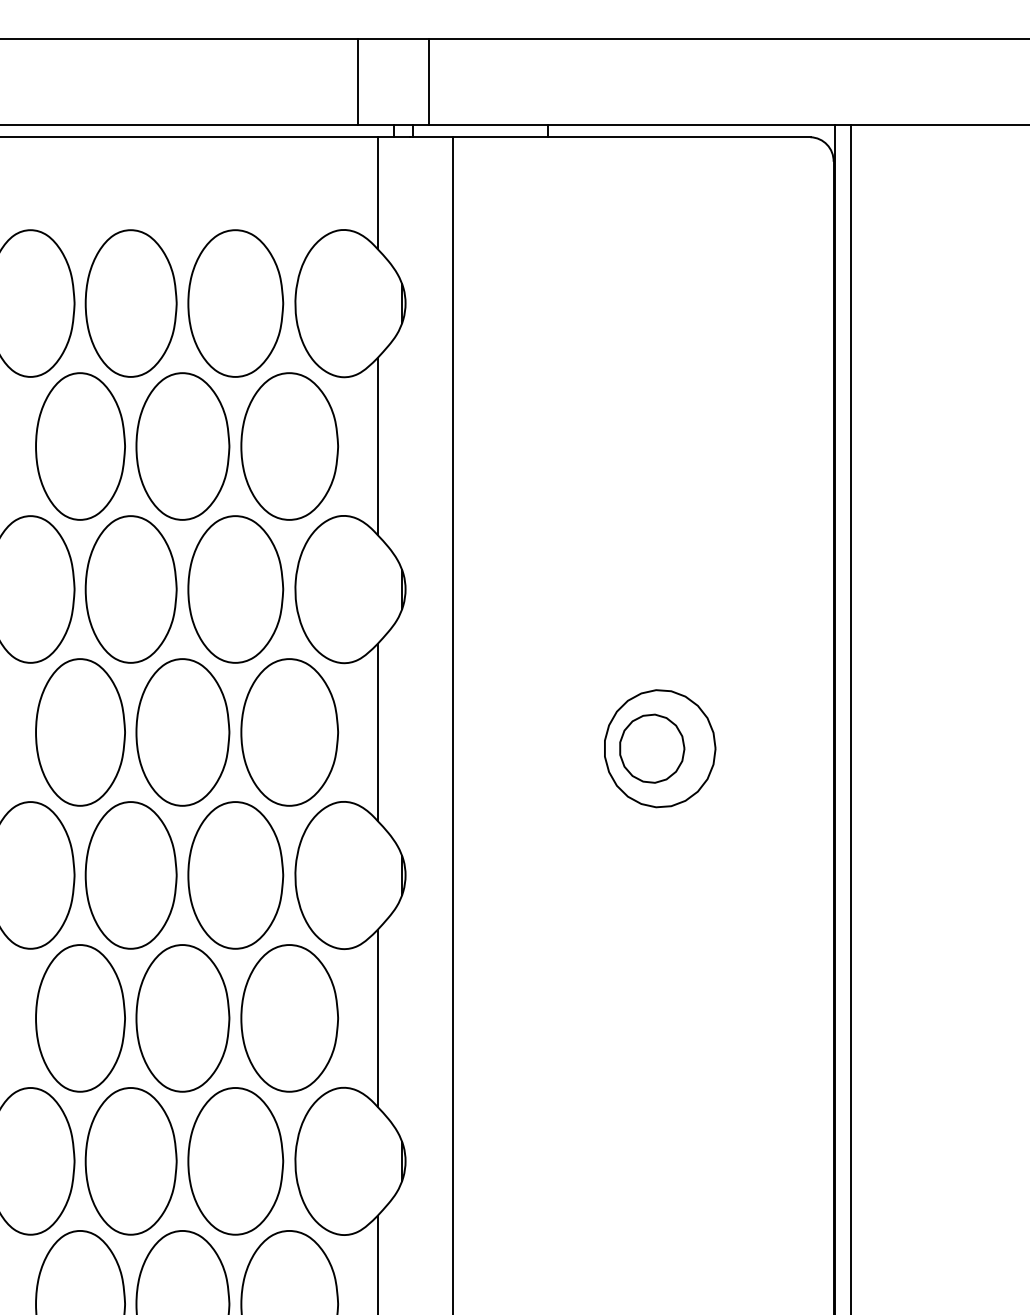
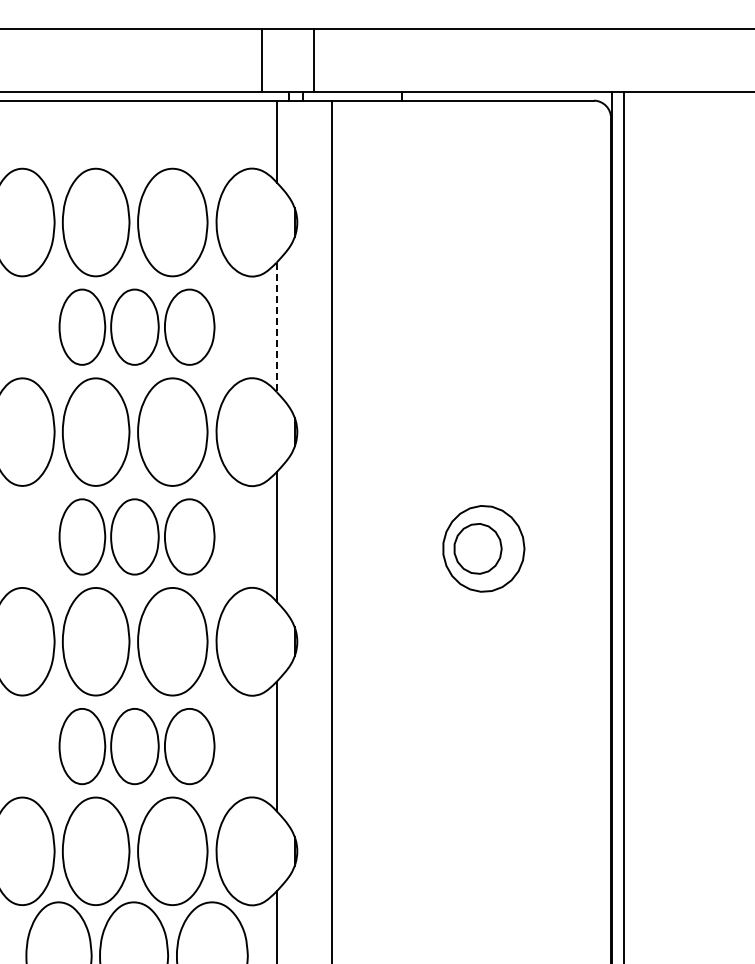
part: (186, 445) -> (136, 326), size x0.7
line: (377, 446) -> (276, 327), solid -> dashed
part: (186, 731) -> (136, 536), size x0.7
part: (186, 1018) -> (136, 746), size x0.7

